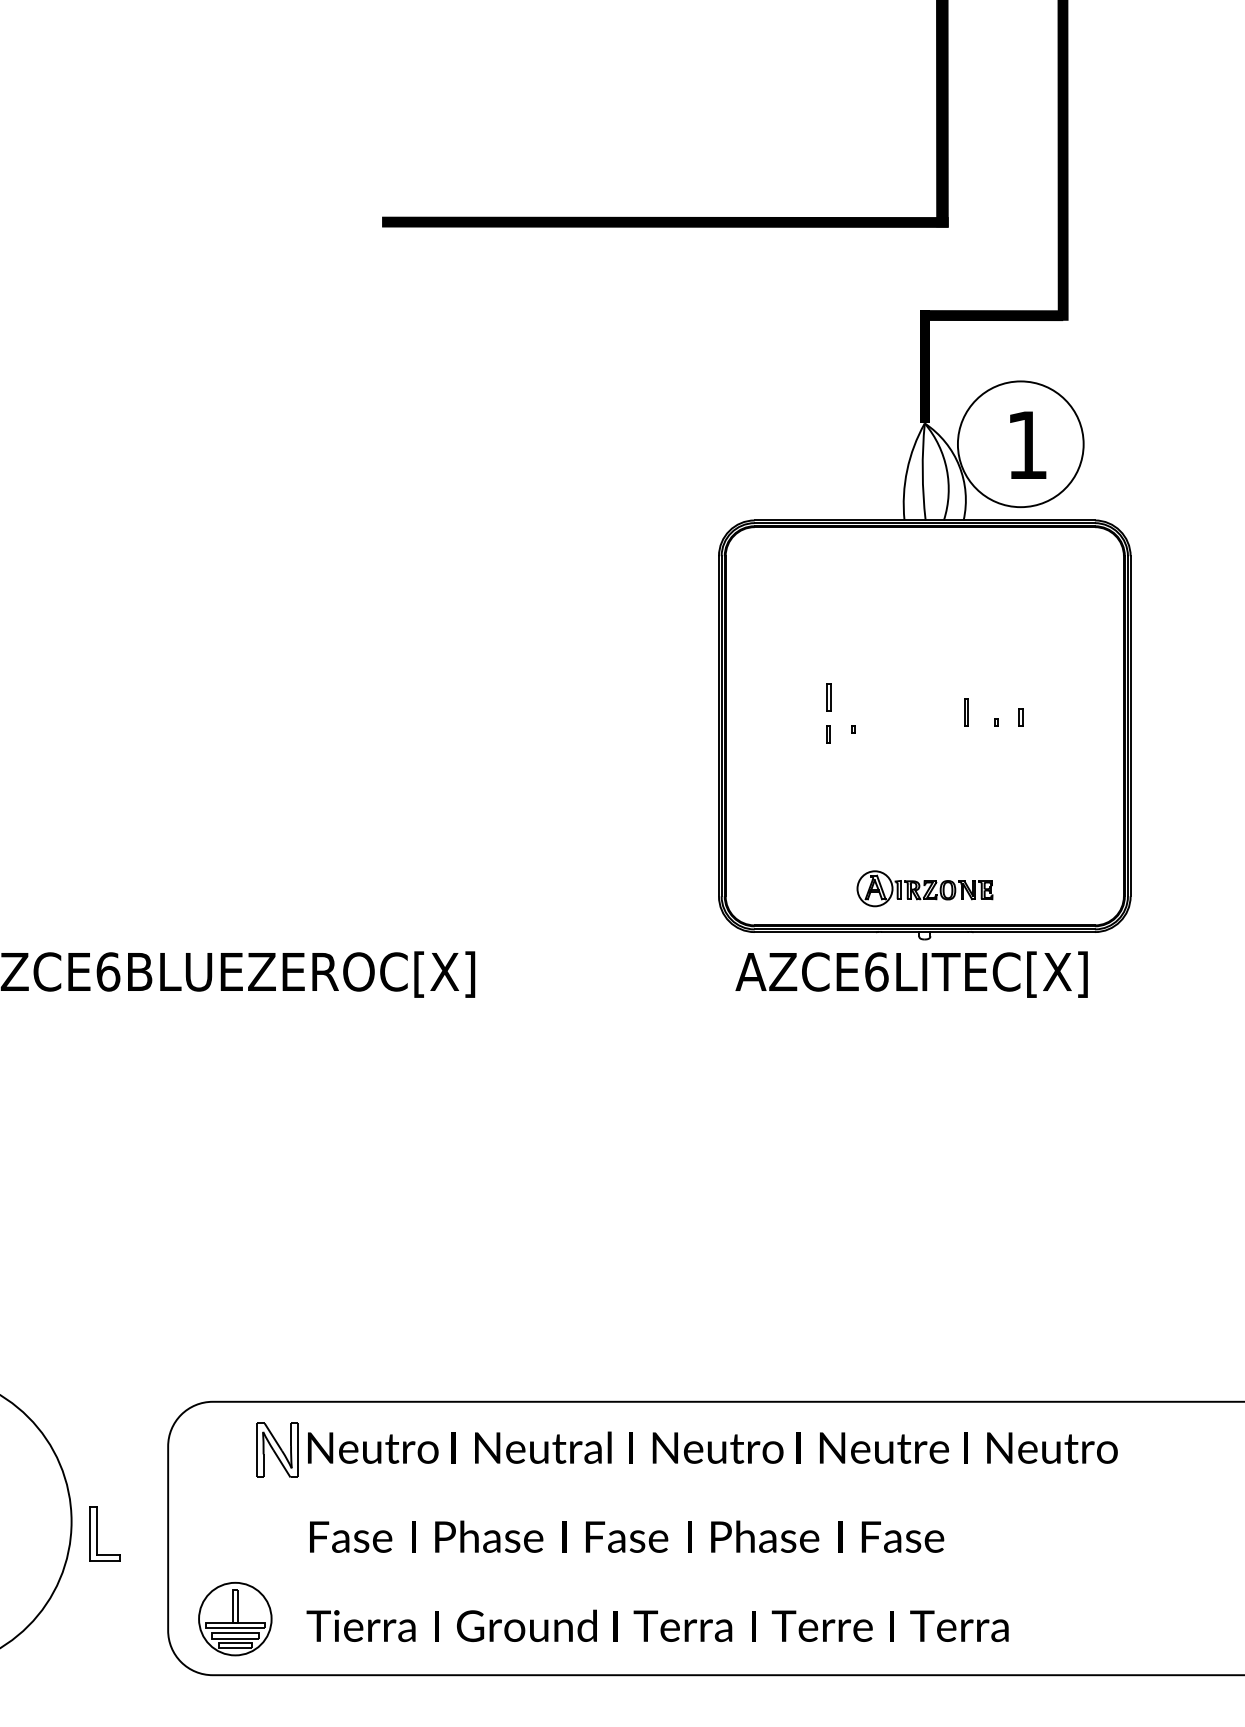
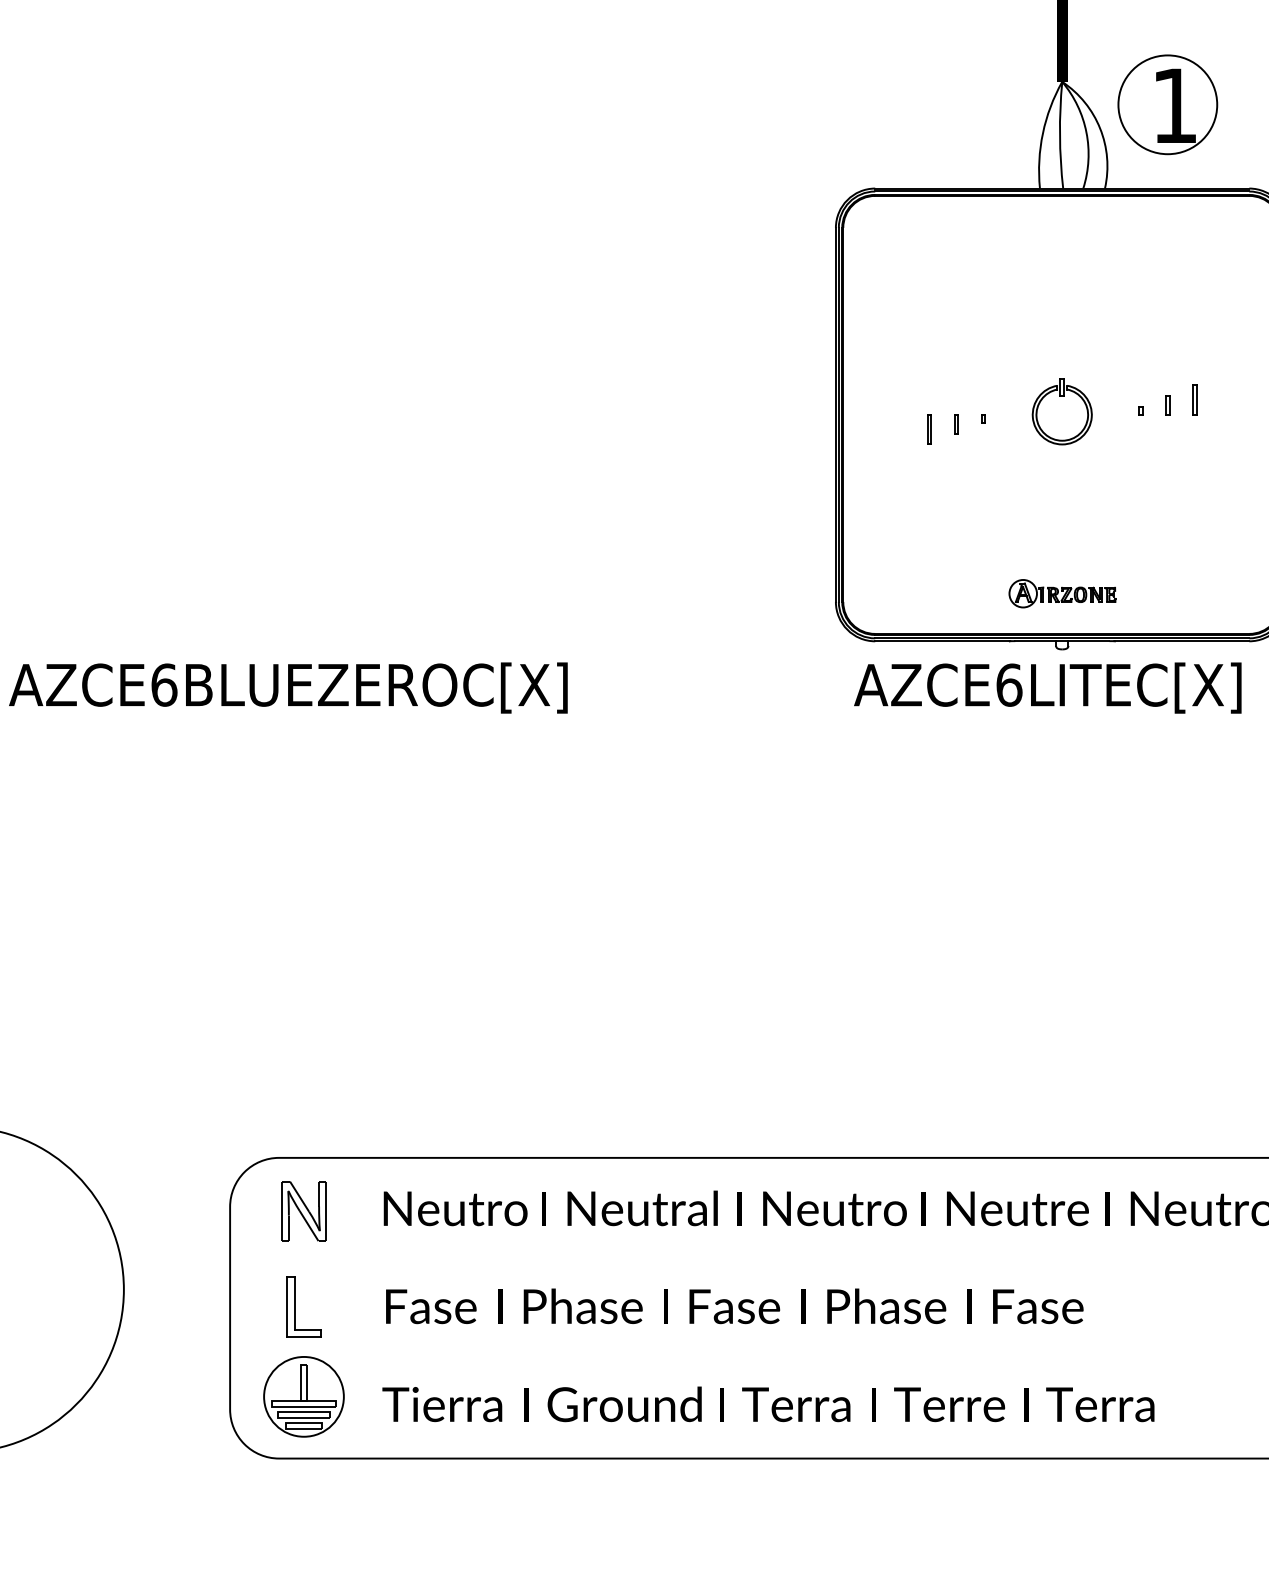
circle: (1020, 444) -> (1167, 105), size x0.71
part: (828, 697) -> (928, 429), moved
part: (924, 709) -> (1061, 396), added
line: (965, 712) -> (1193, 399), moved
part: (924, 888) -> (1061, 593), size x0.71
part: (277, 1449) -> (304, 1210), moved
part: (97, 1533) -> (295, 1306), moved

